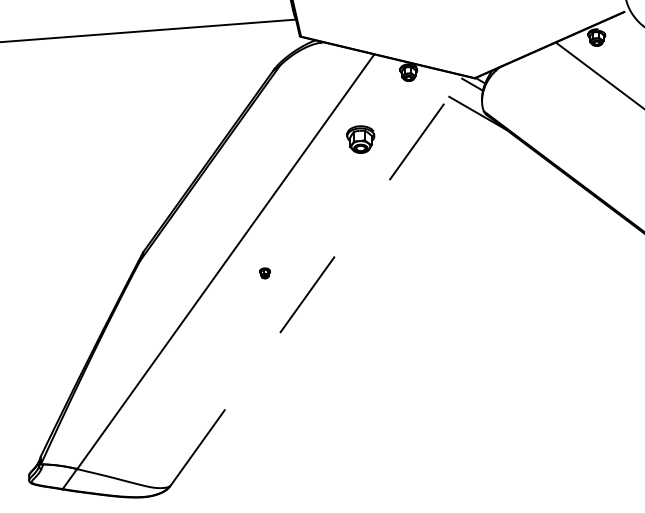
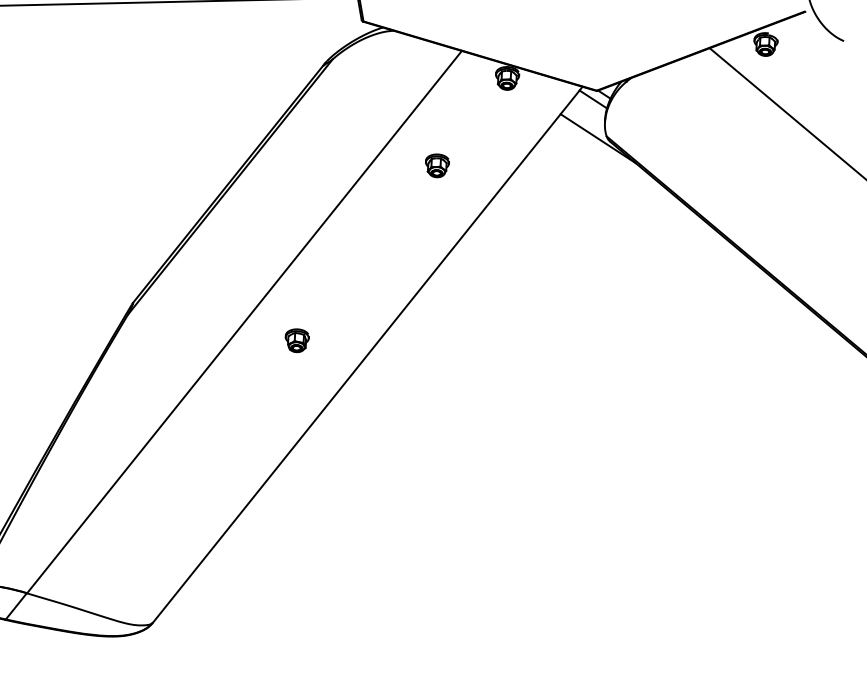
part: (360, 139) -> (436, 165), size x0.62
part: (264, 273) -> (296, 340), size x1.67
line: (317, 280) -> (367, 354), dashed -> solid

